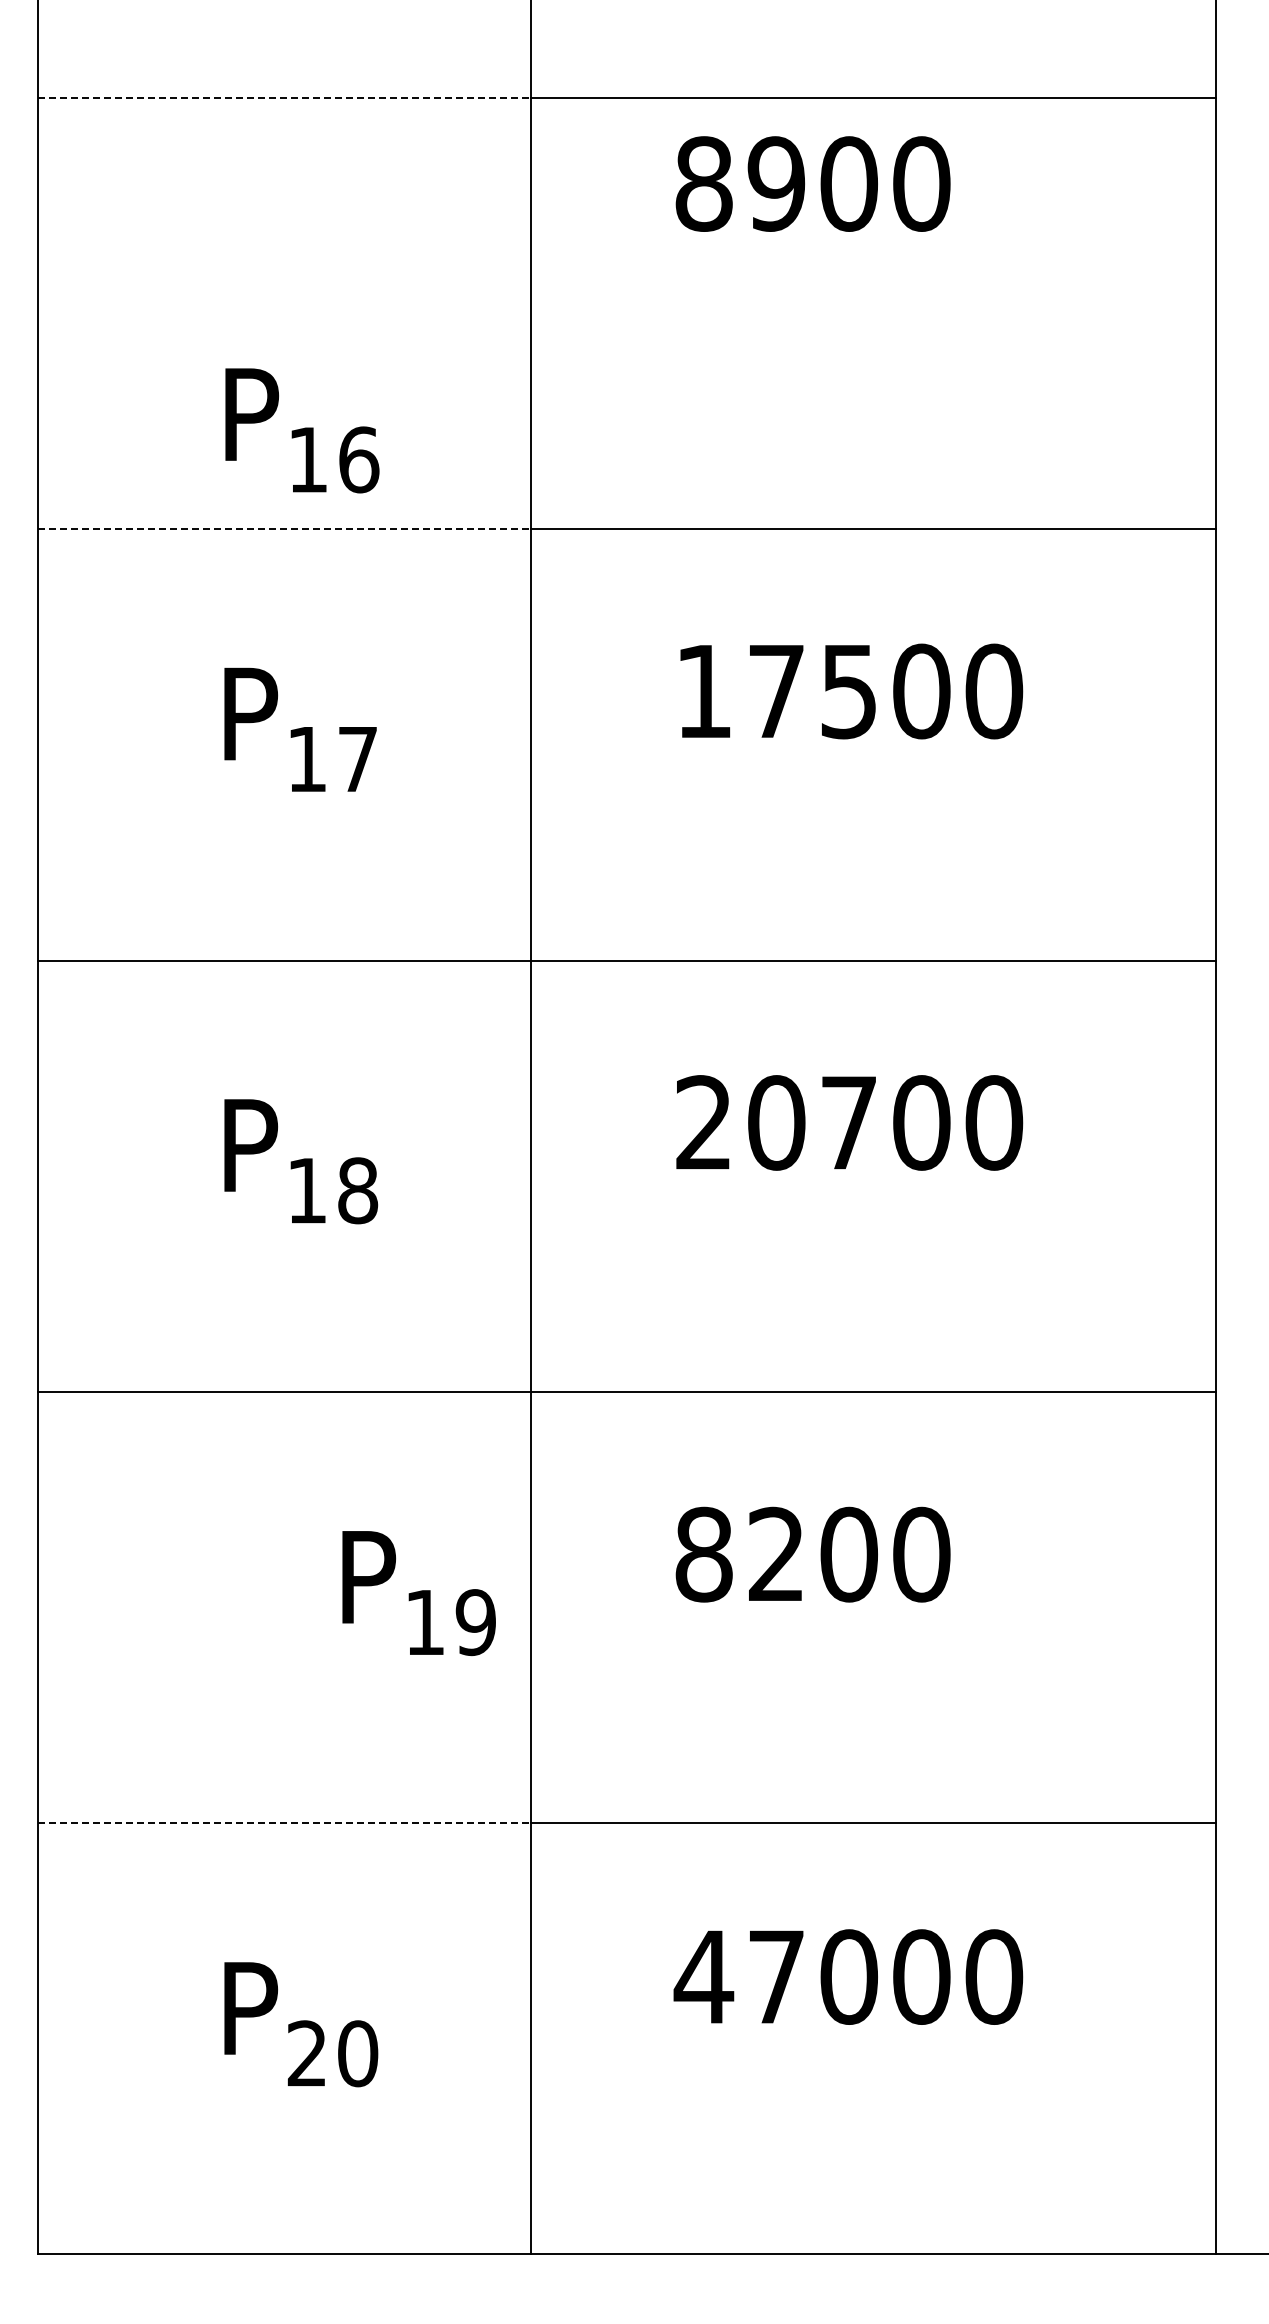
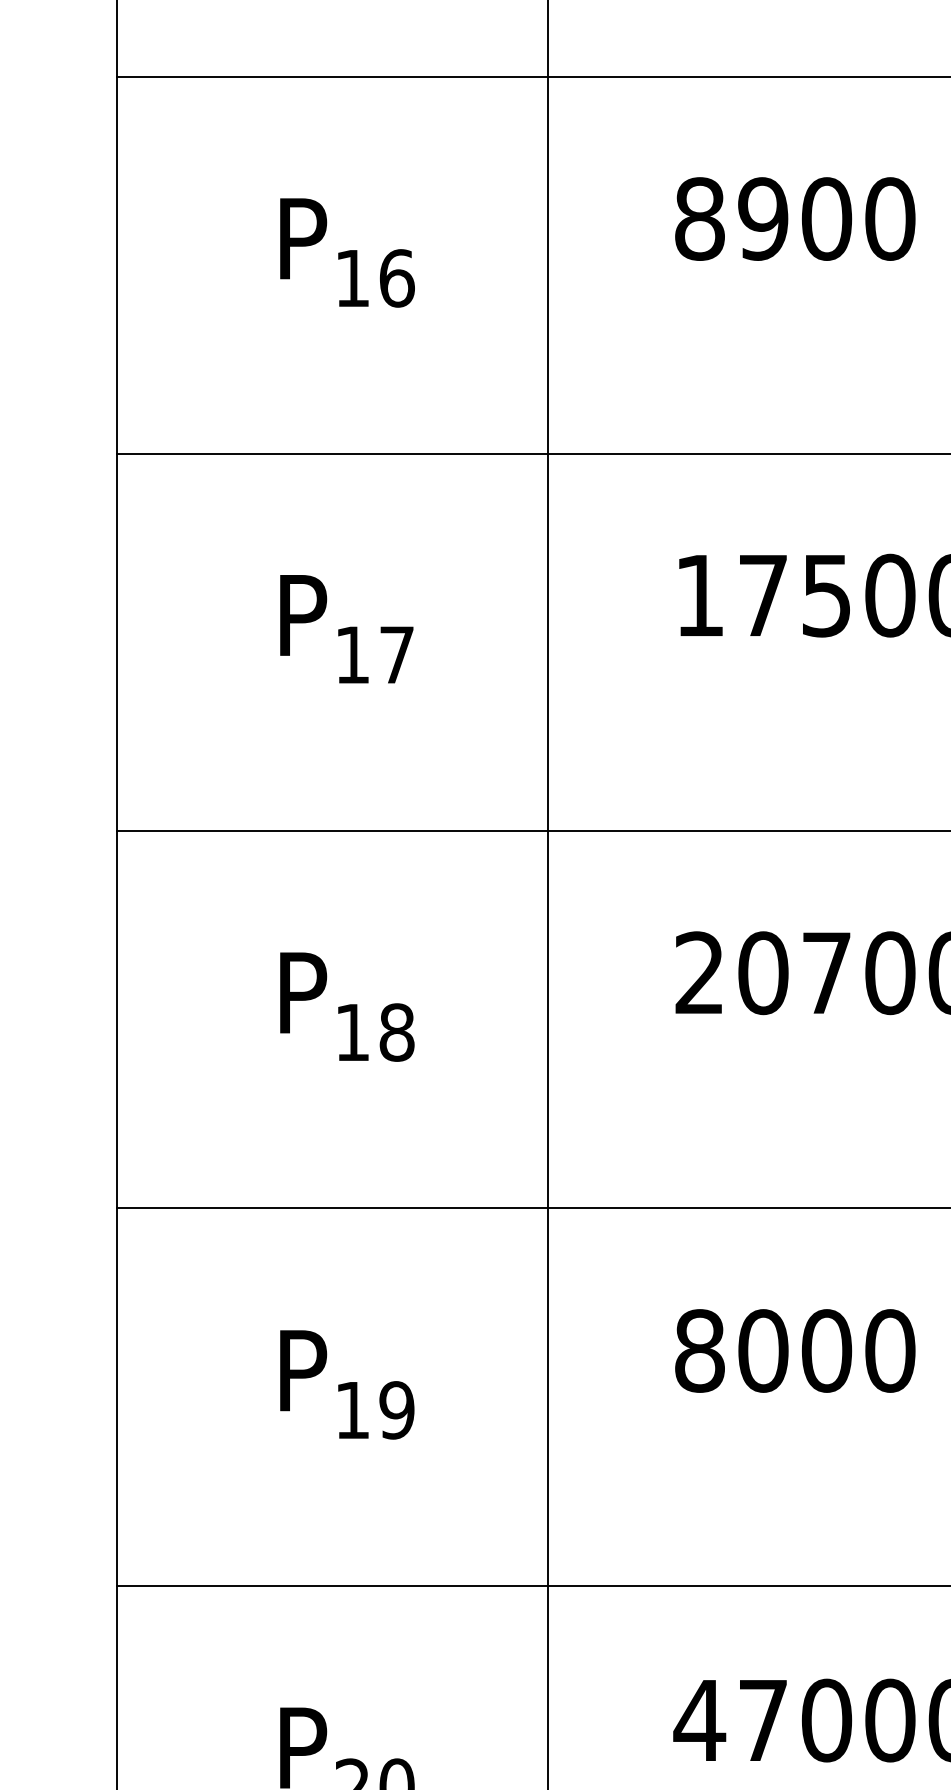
line: (285, 98) -> (333, 76), dashed -> solid
text: (812, 183) -> (794, 218), moved
text: (302, 430) -> (347, 252), moved
line: (285, 529) -> (333, 453), dashed -> solid
text: (776, 1554) -> (763, 1350), 8200 -> 8000
text: (418, 1593) -> (346, 1384), moved
line: (285, 1823) -> (333, 1586), dashed -> solid

